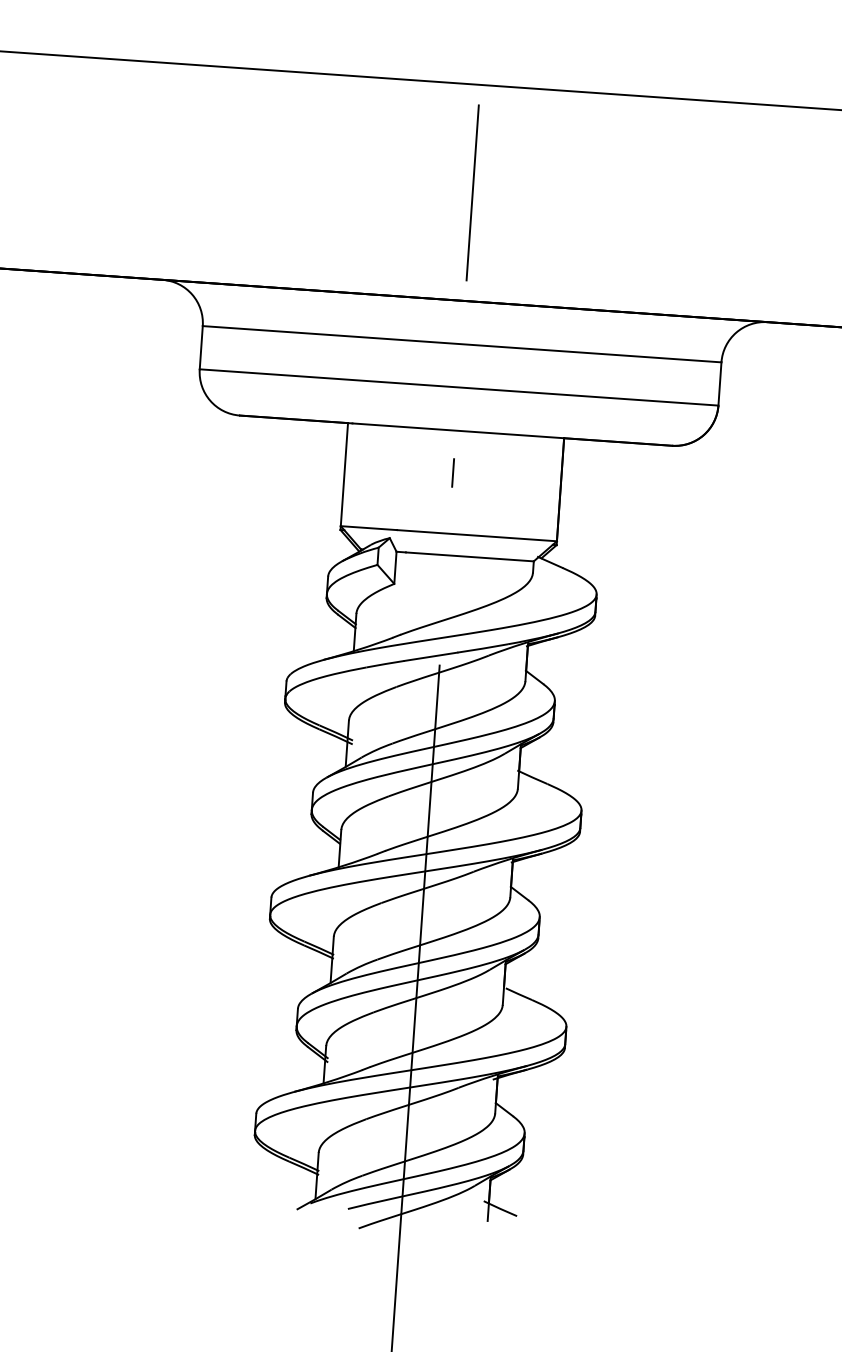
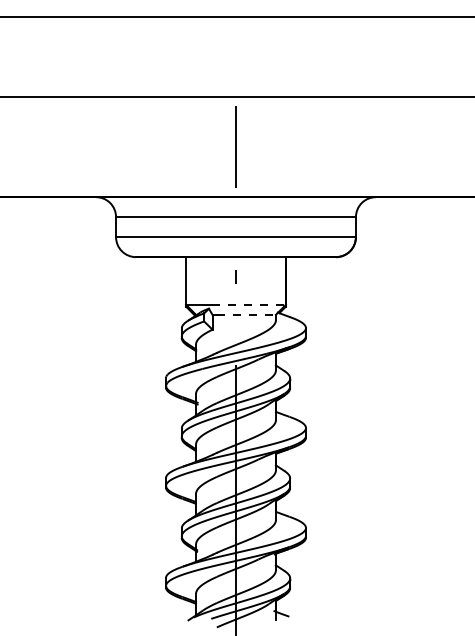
line: (478, 535) -> (249, 304), solid -> dashed
line: (470, 556) -> (246, 314), solid -> dashed

